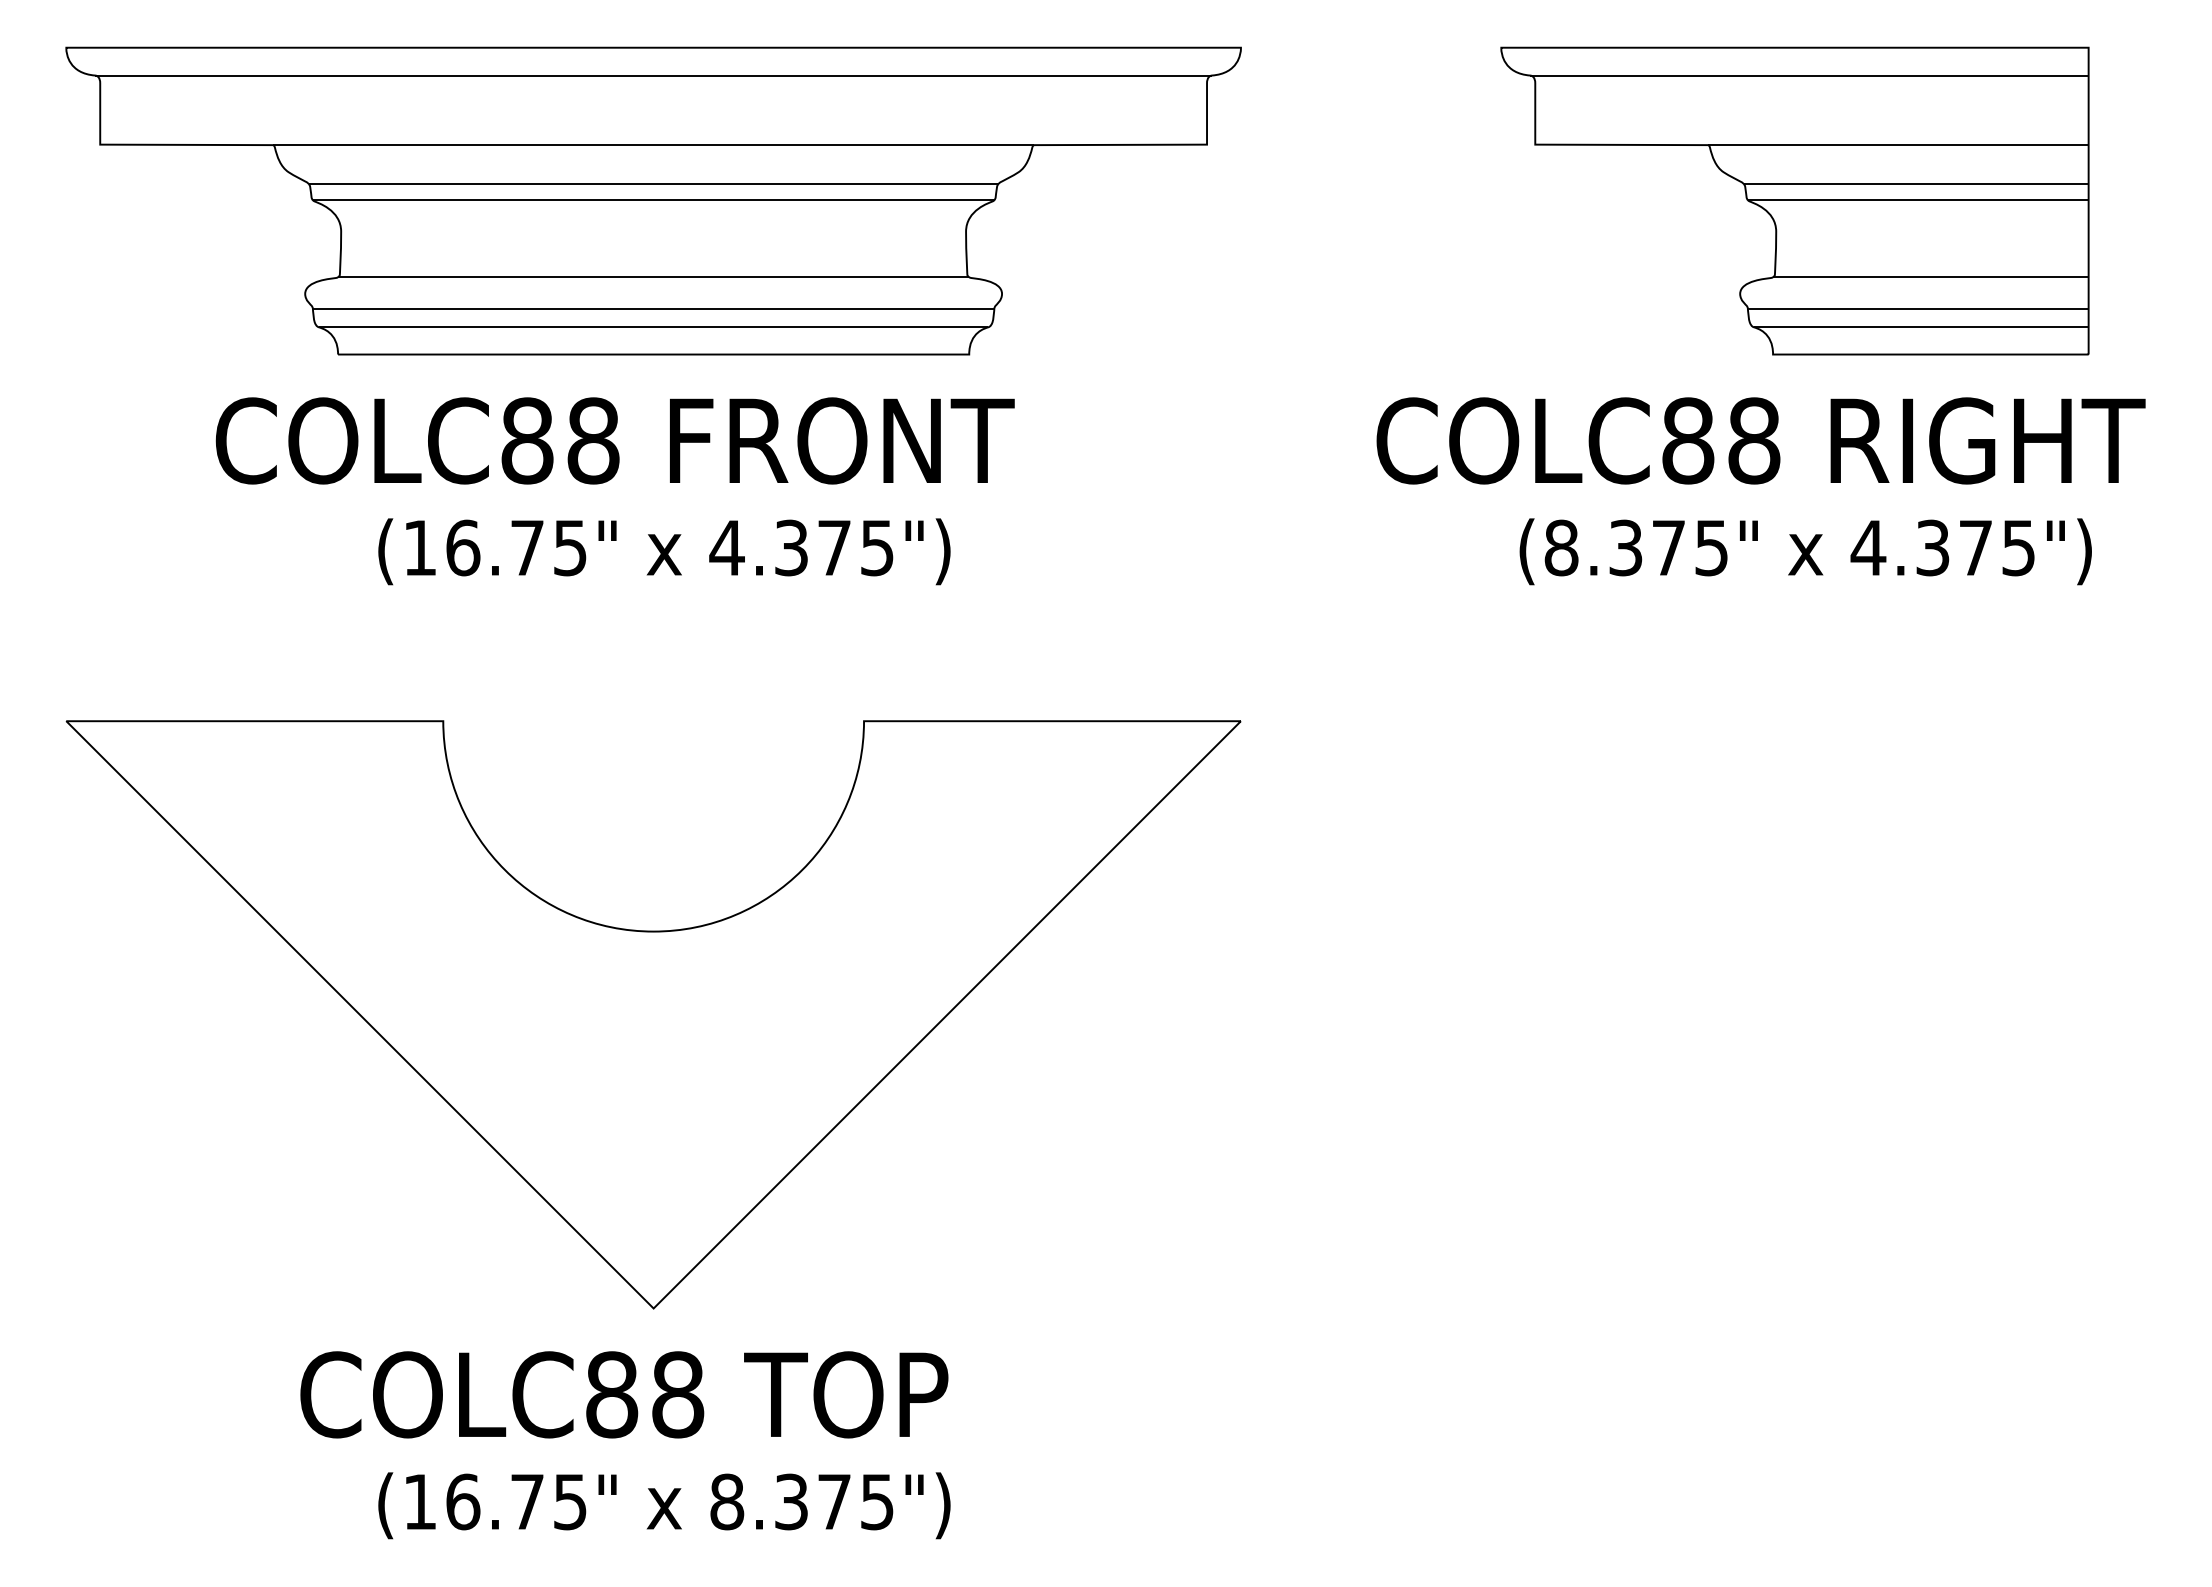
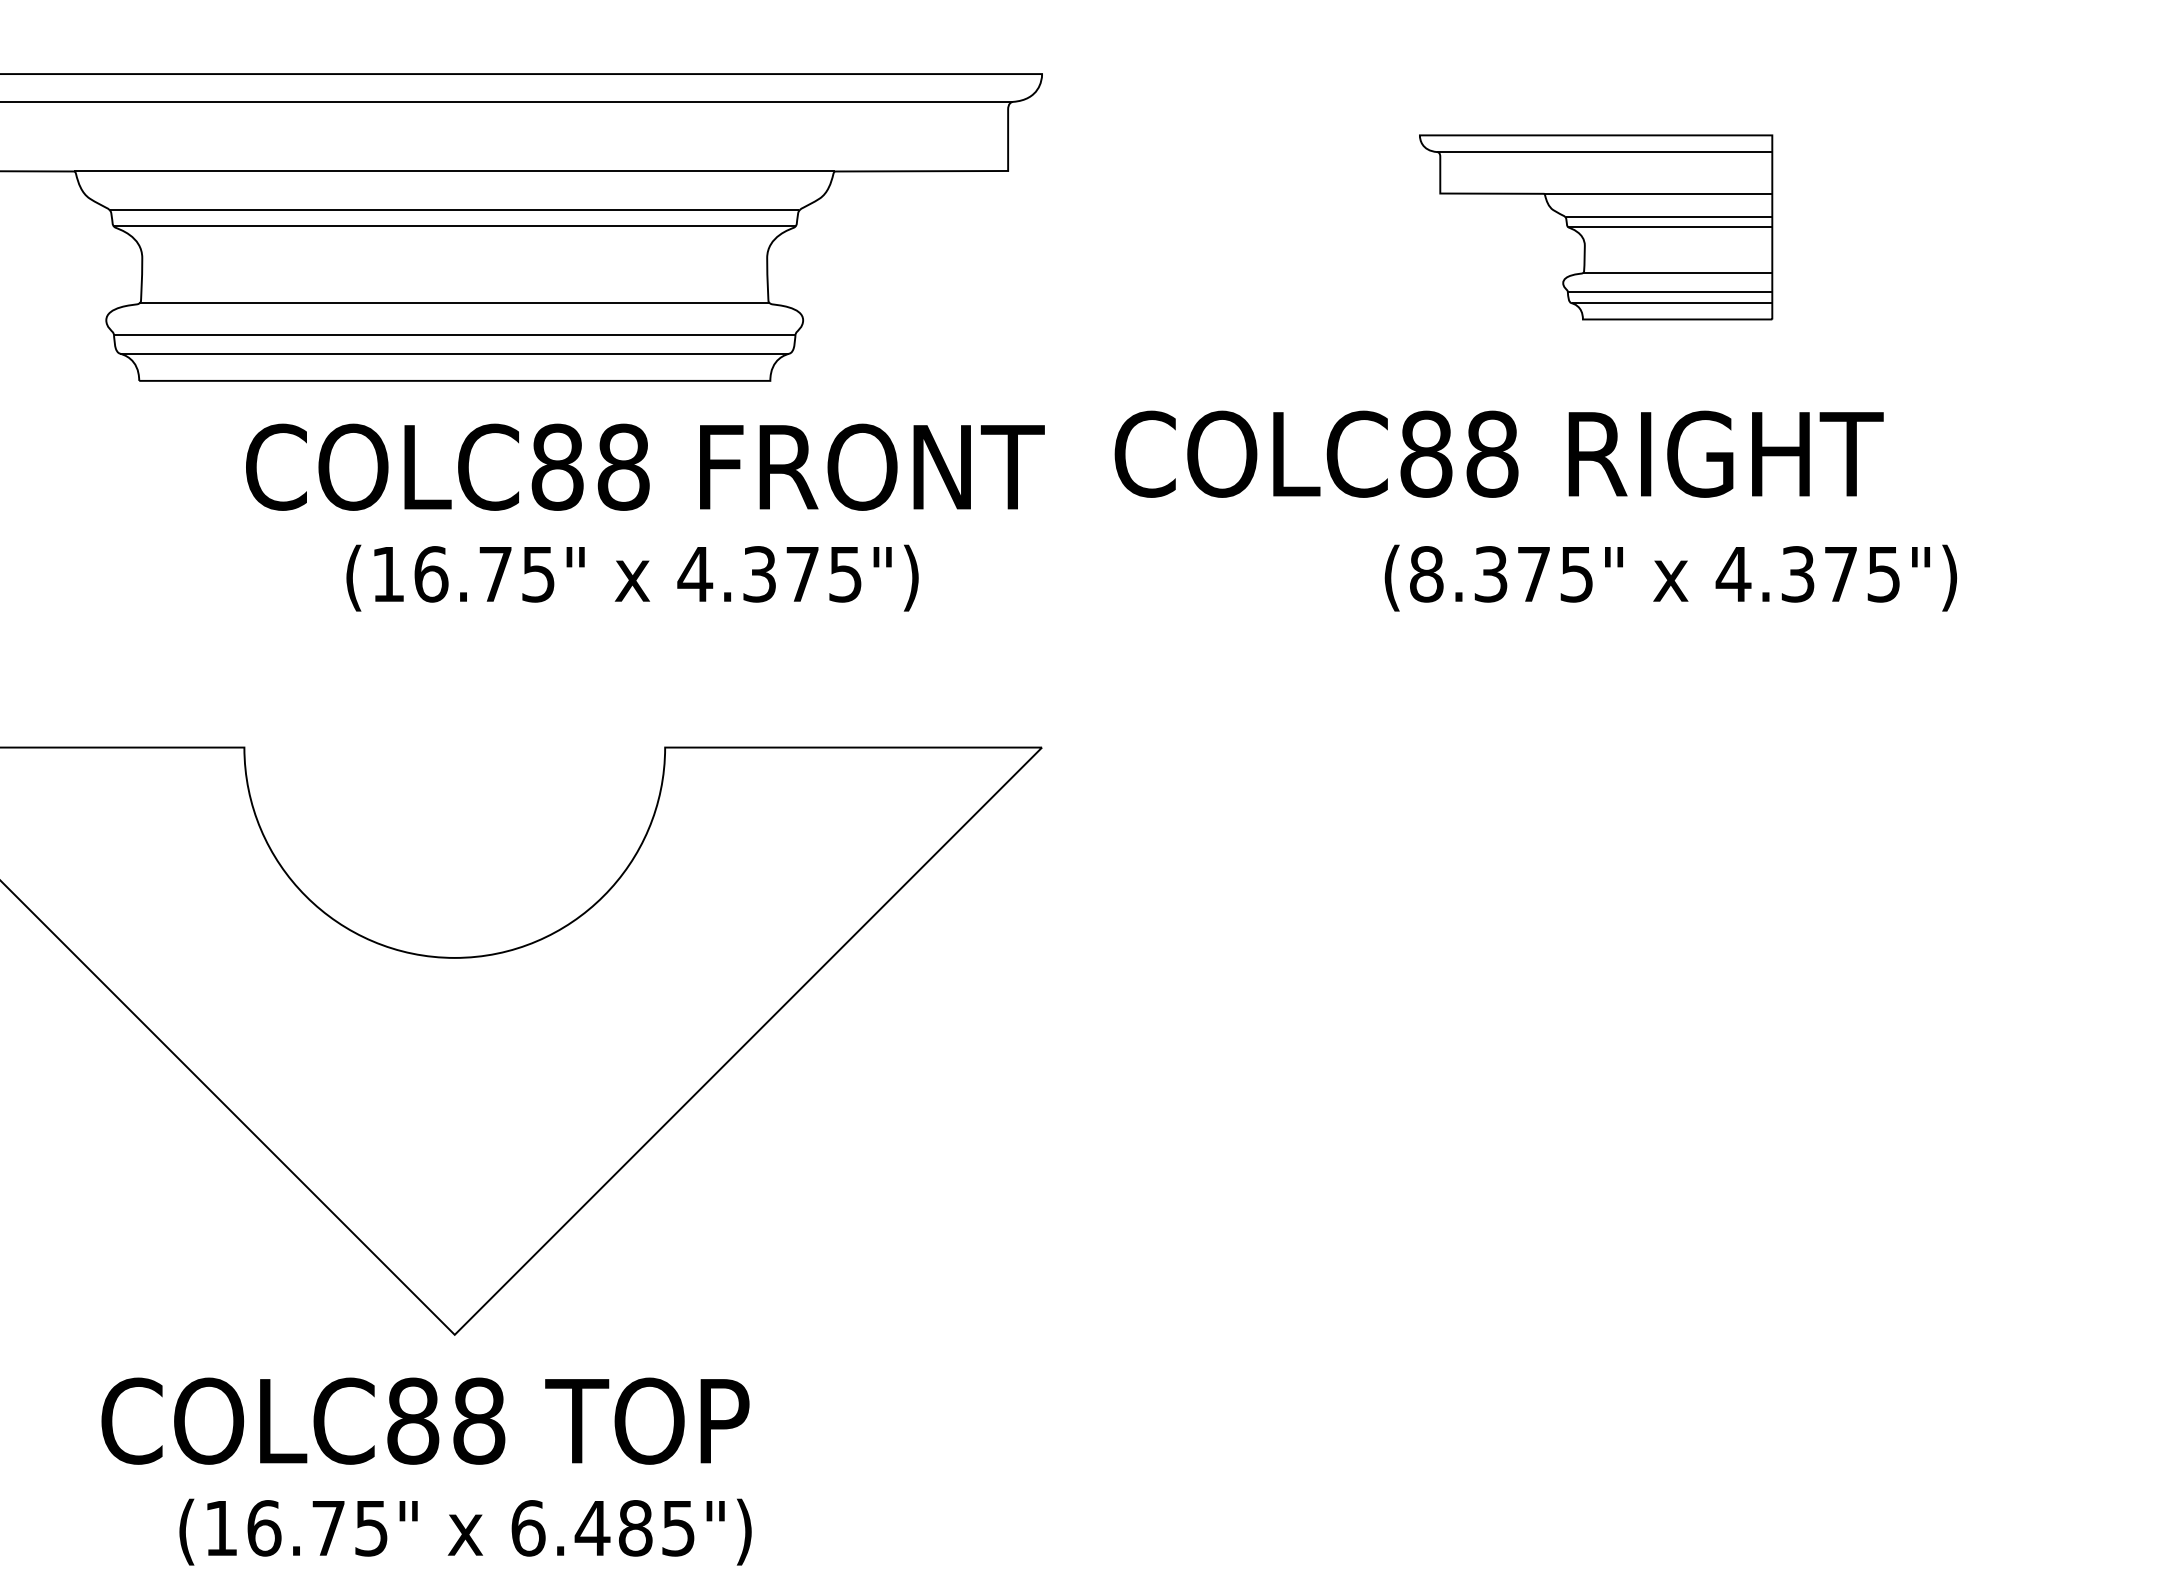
part: (1794, 200) -> (1595, 226), size x0.6
text: (614, 440) -> (644, 466), moved
text: (1760, 440) -> (1498, 453), moved
text: (664, 551) -> (632, 577), moved
text: (1805, 551) -> (1670, 577), moved
text: (780, 1501) -> (581, 1527), 8.375") -> 6.485")

